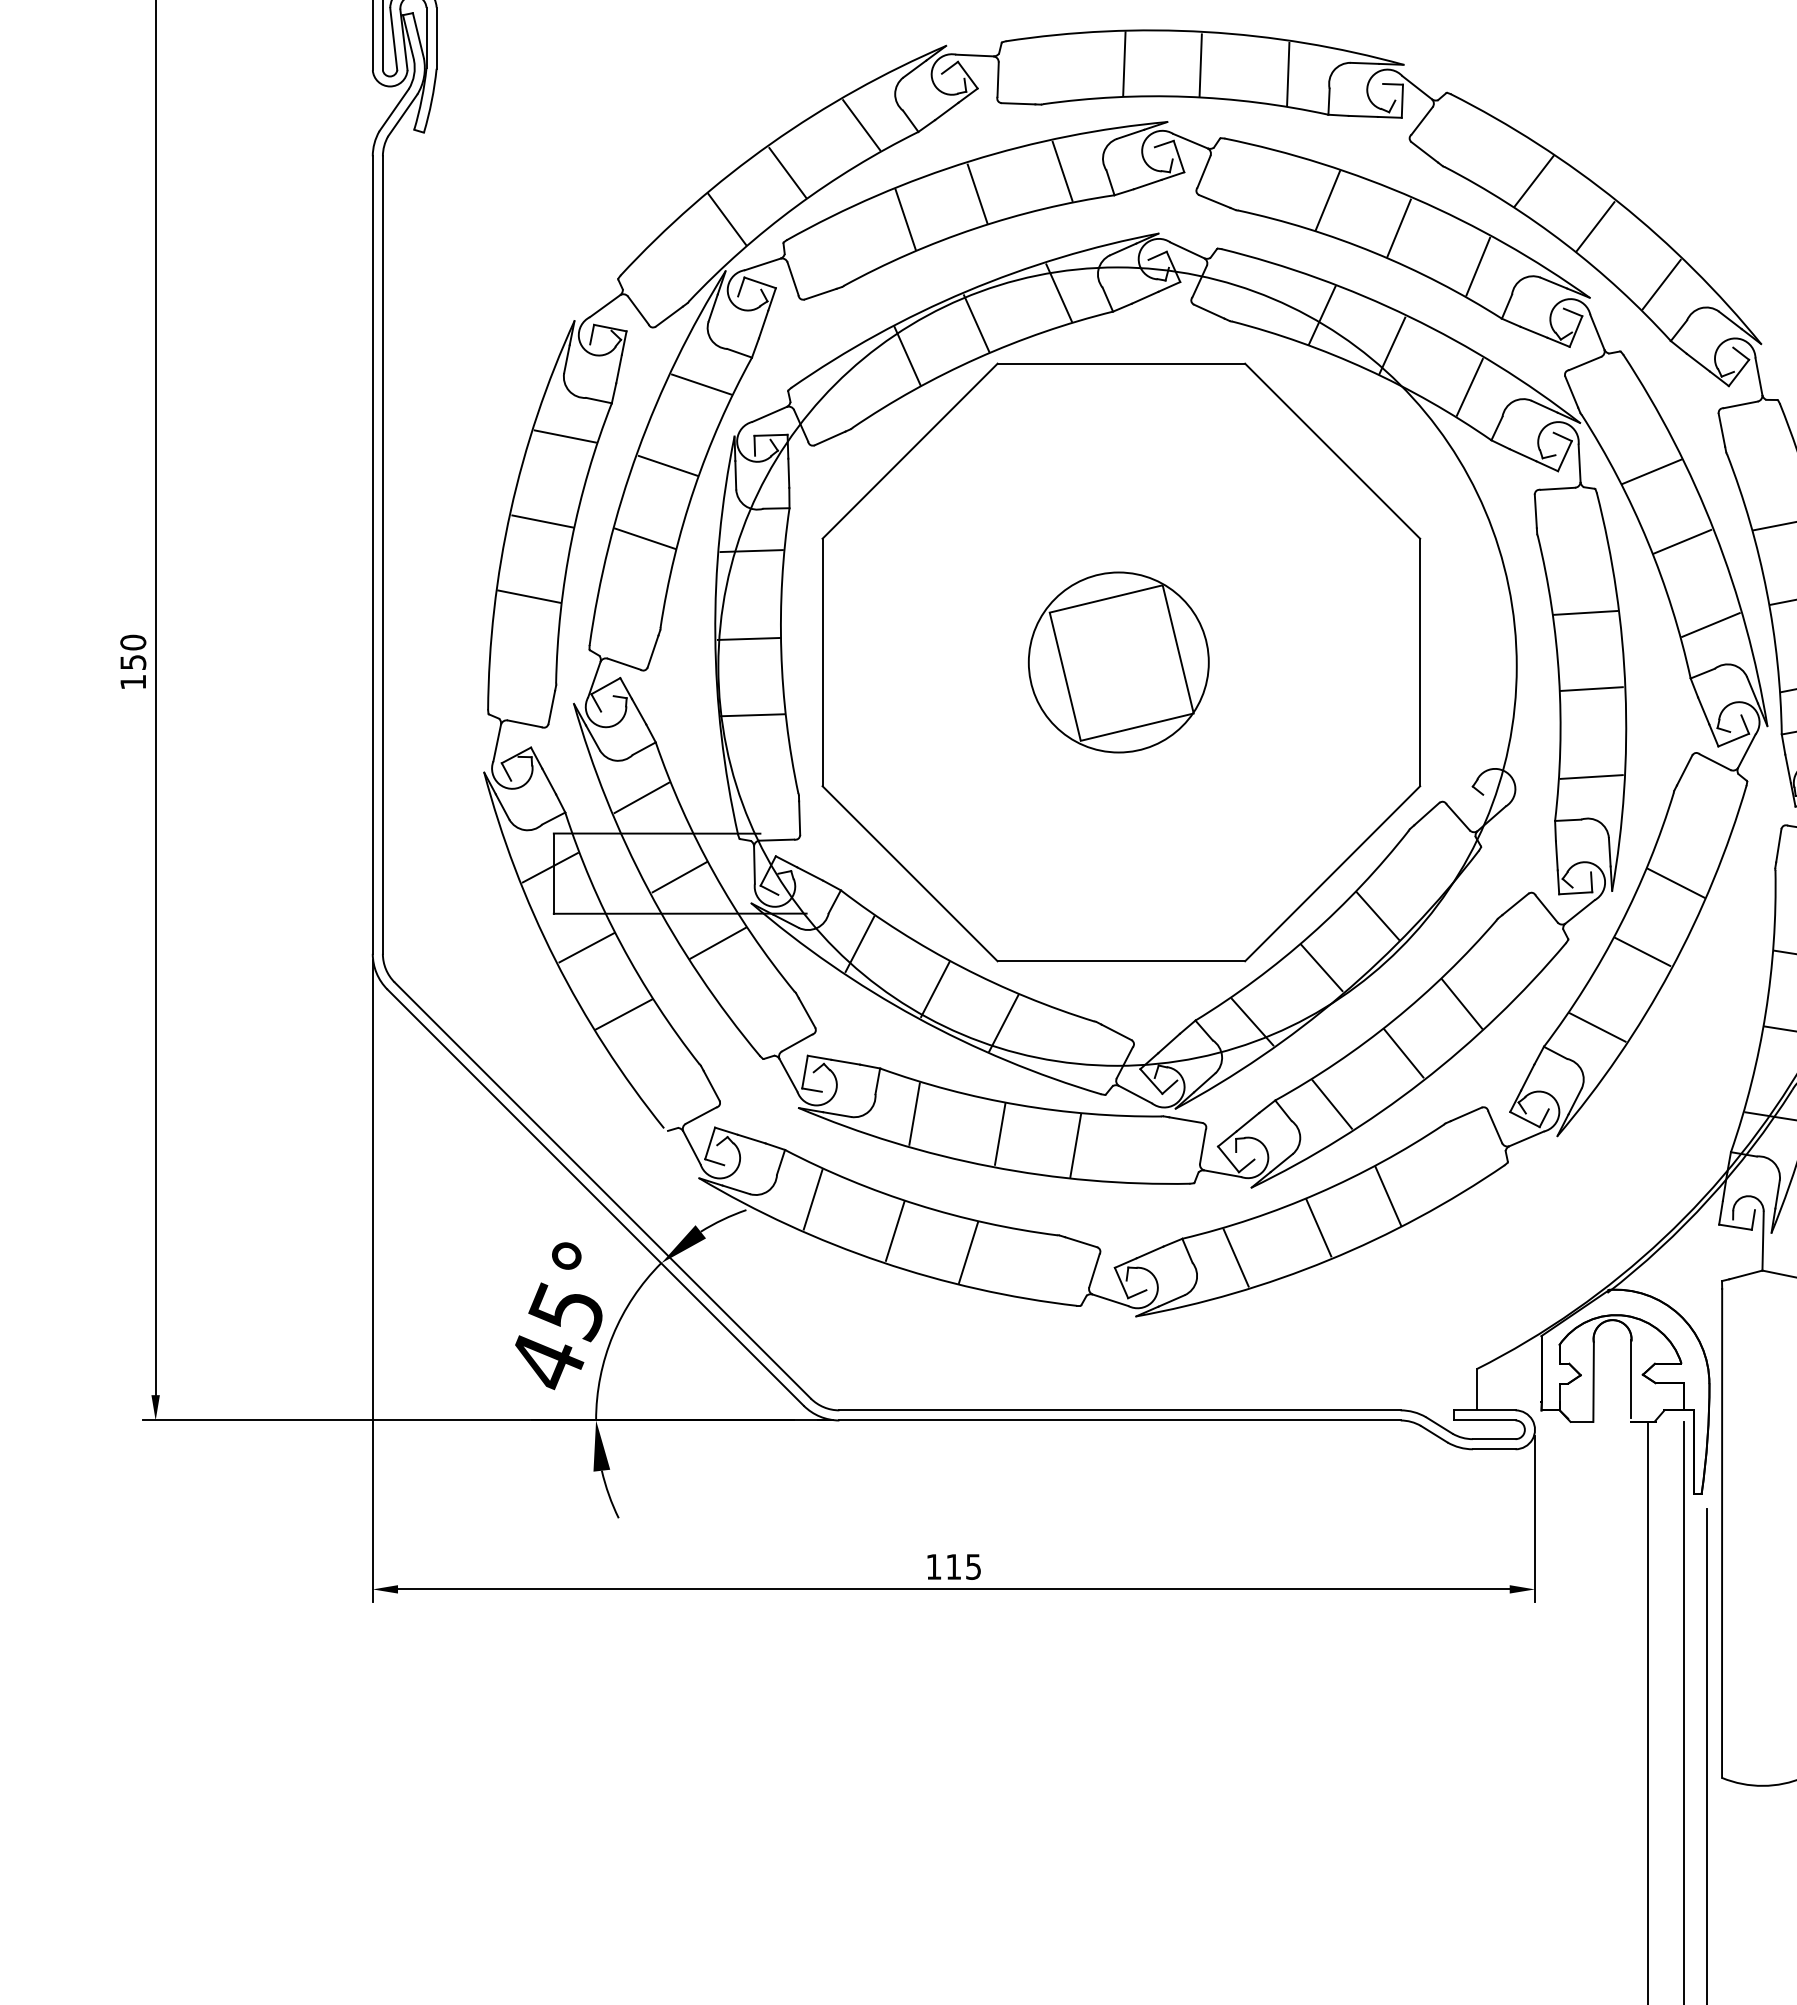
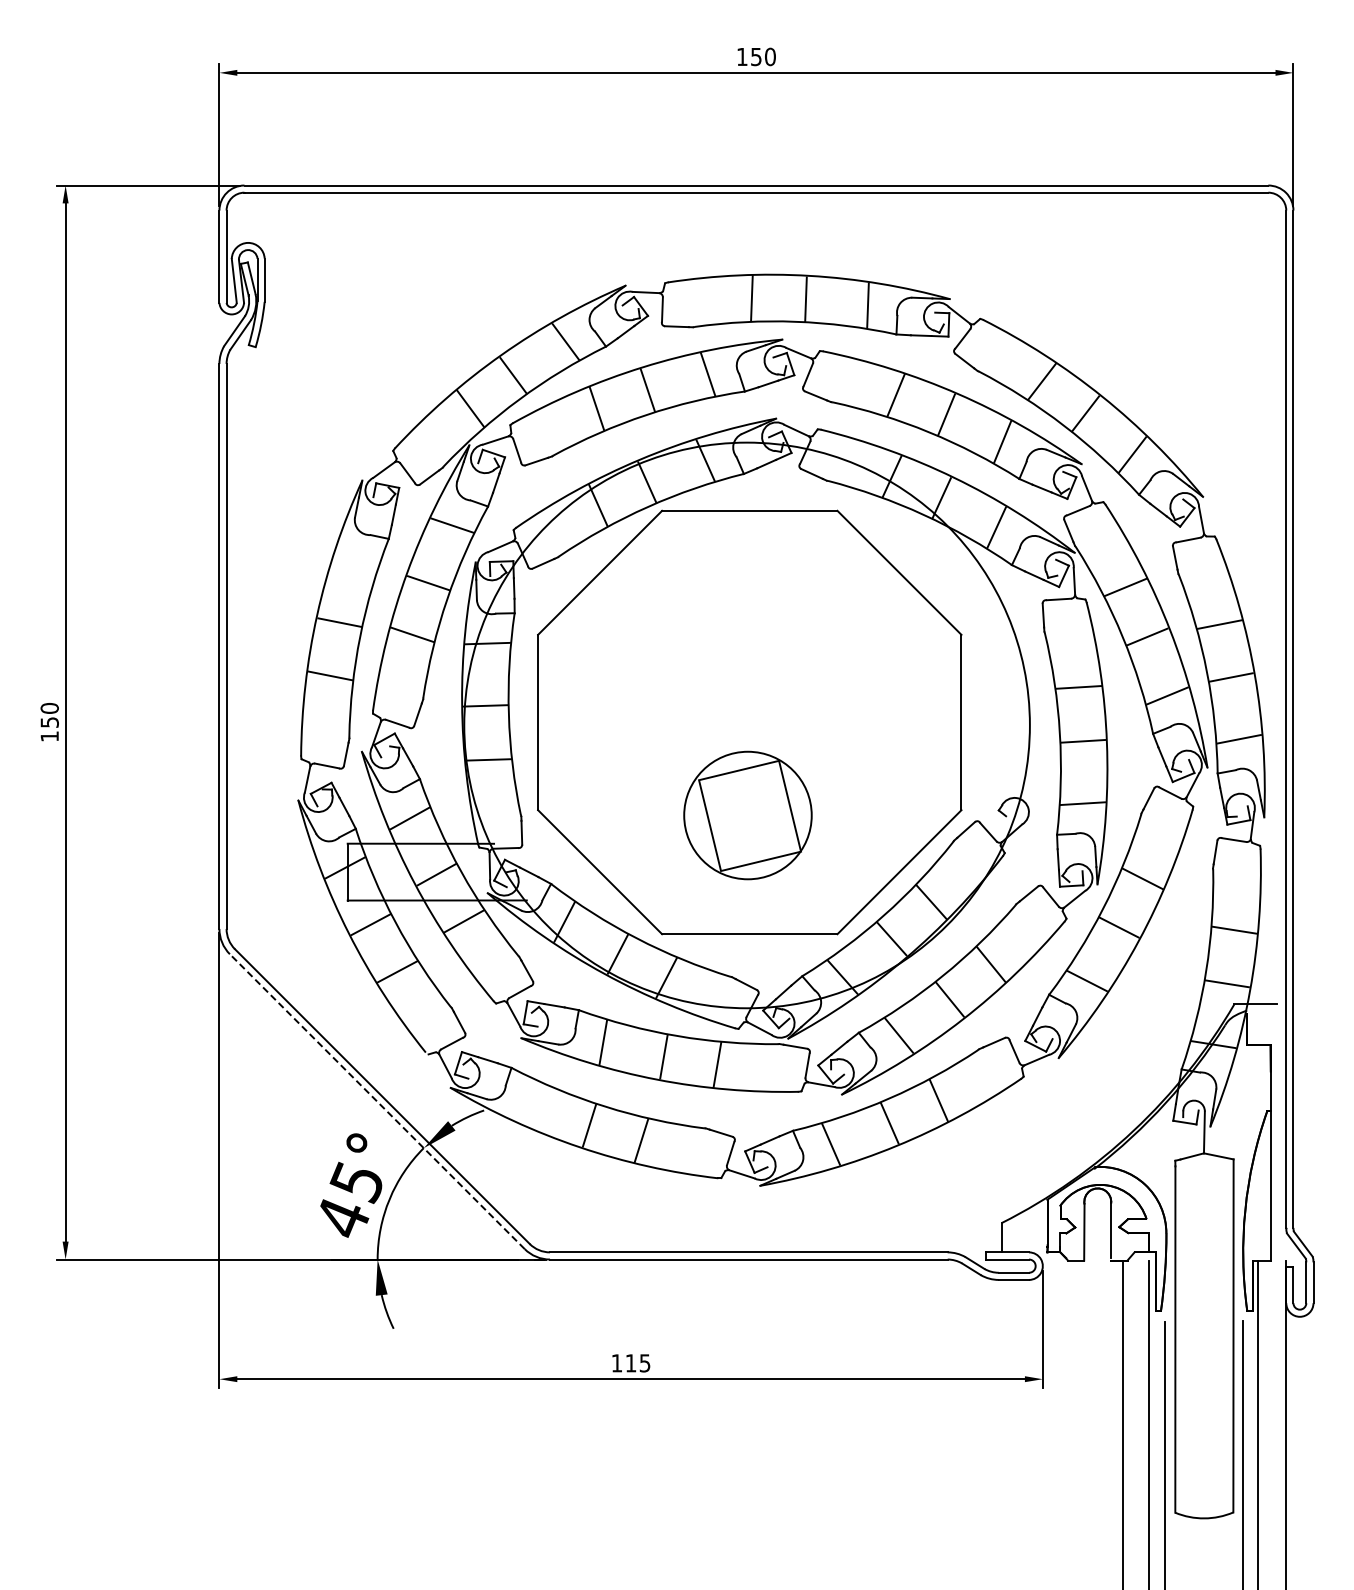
line: (564, 436) -> (355, 562), removed
part: (1118, 662) -> (747, 815), moved
line: (594, 1197) -> (376, 1101), solid -> dashed
line: (811, 1200) -> (530, 1103), removed

